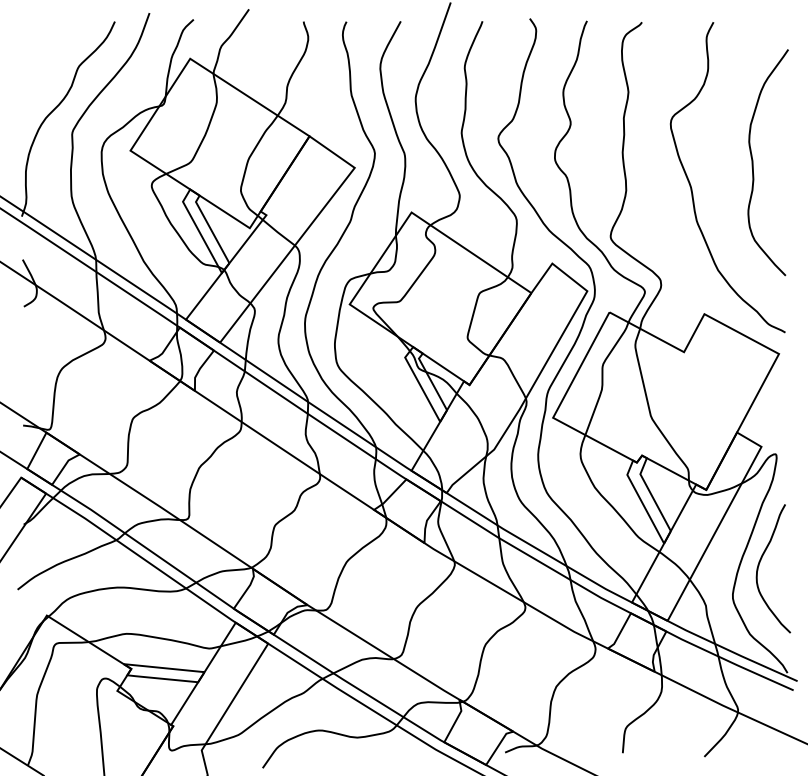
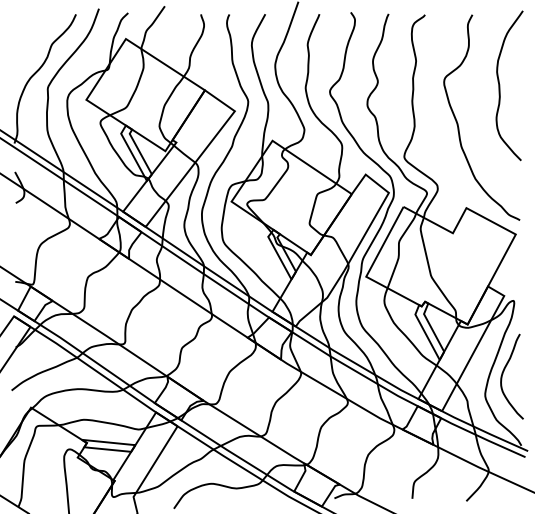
curve: (754, 162) -> (500, 85), moved

